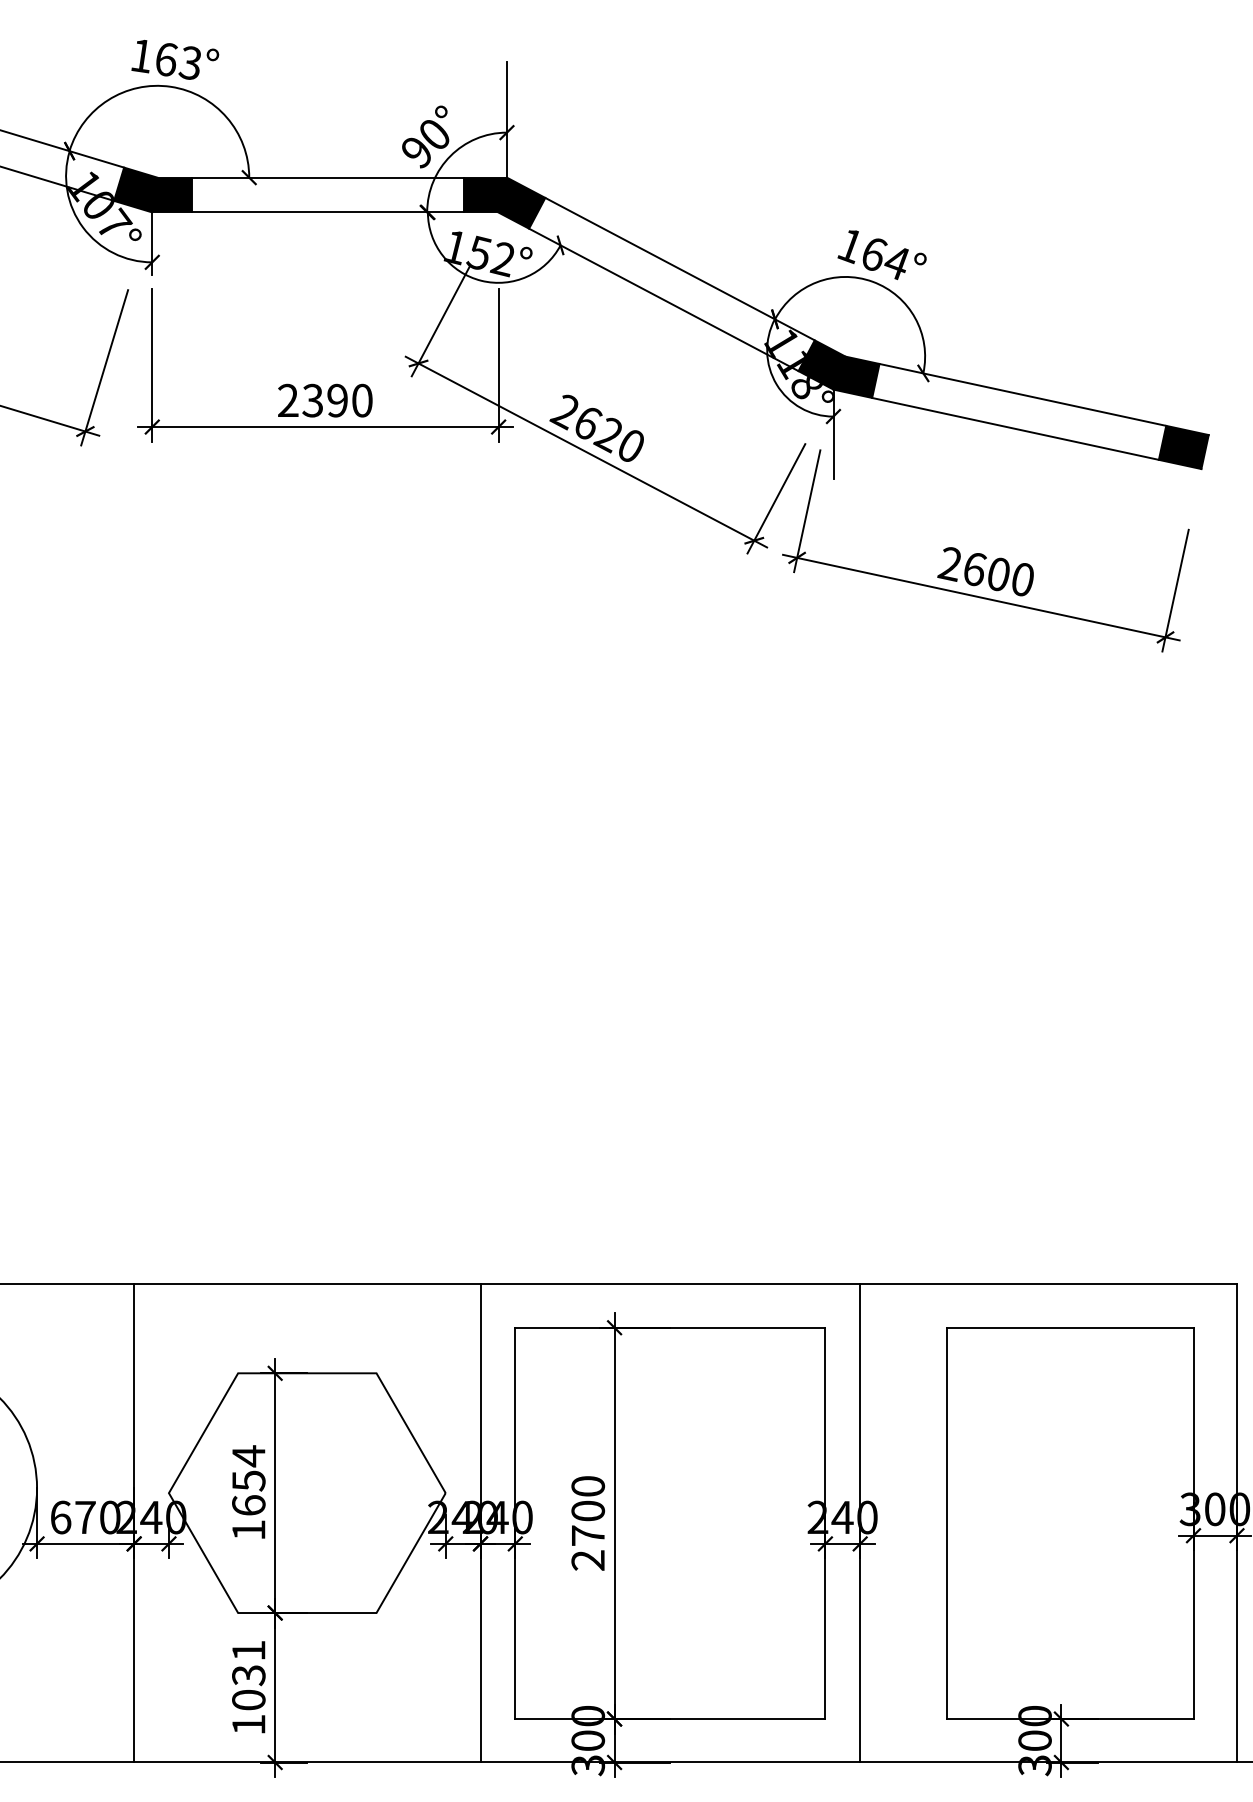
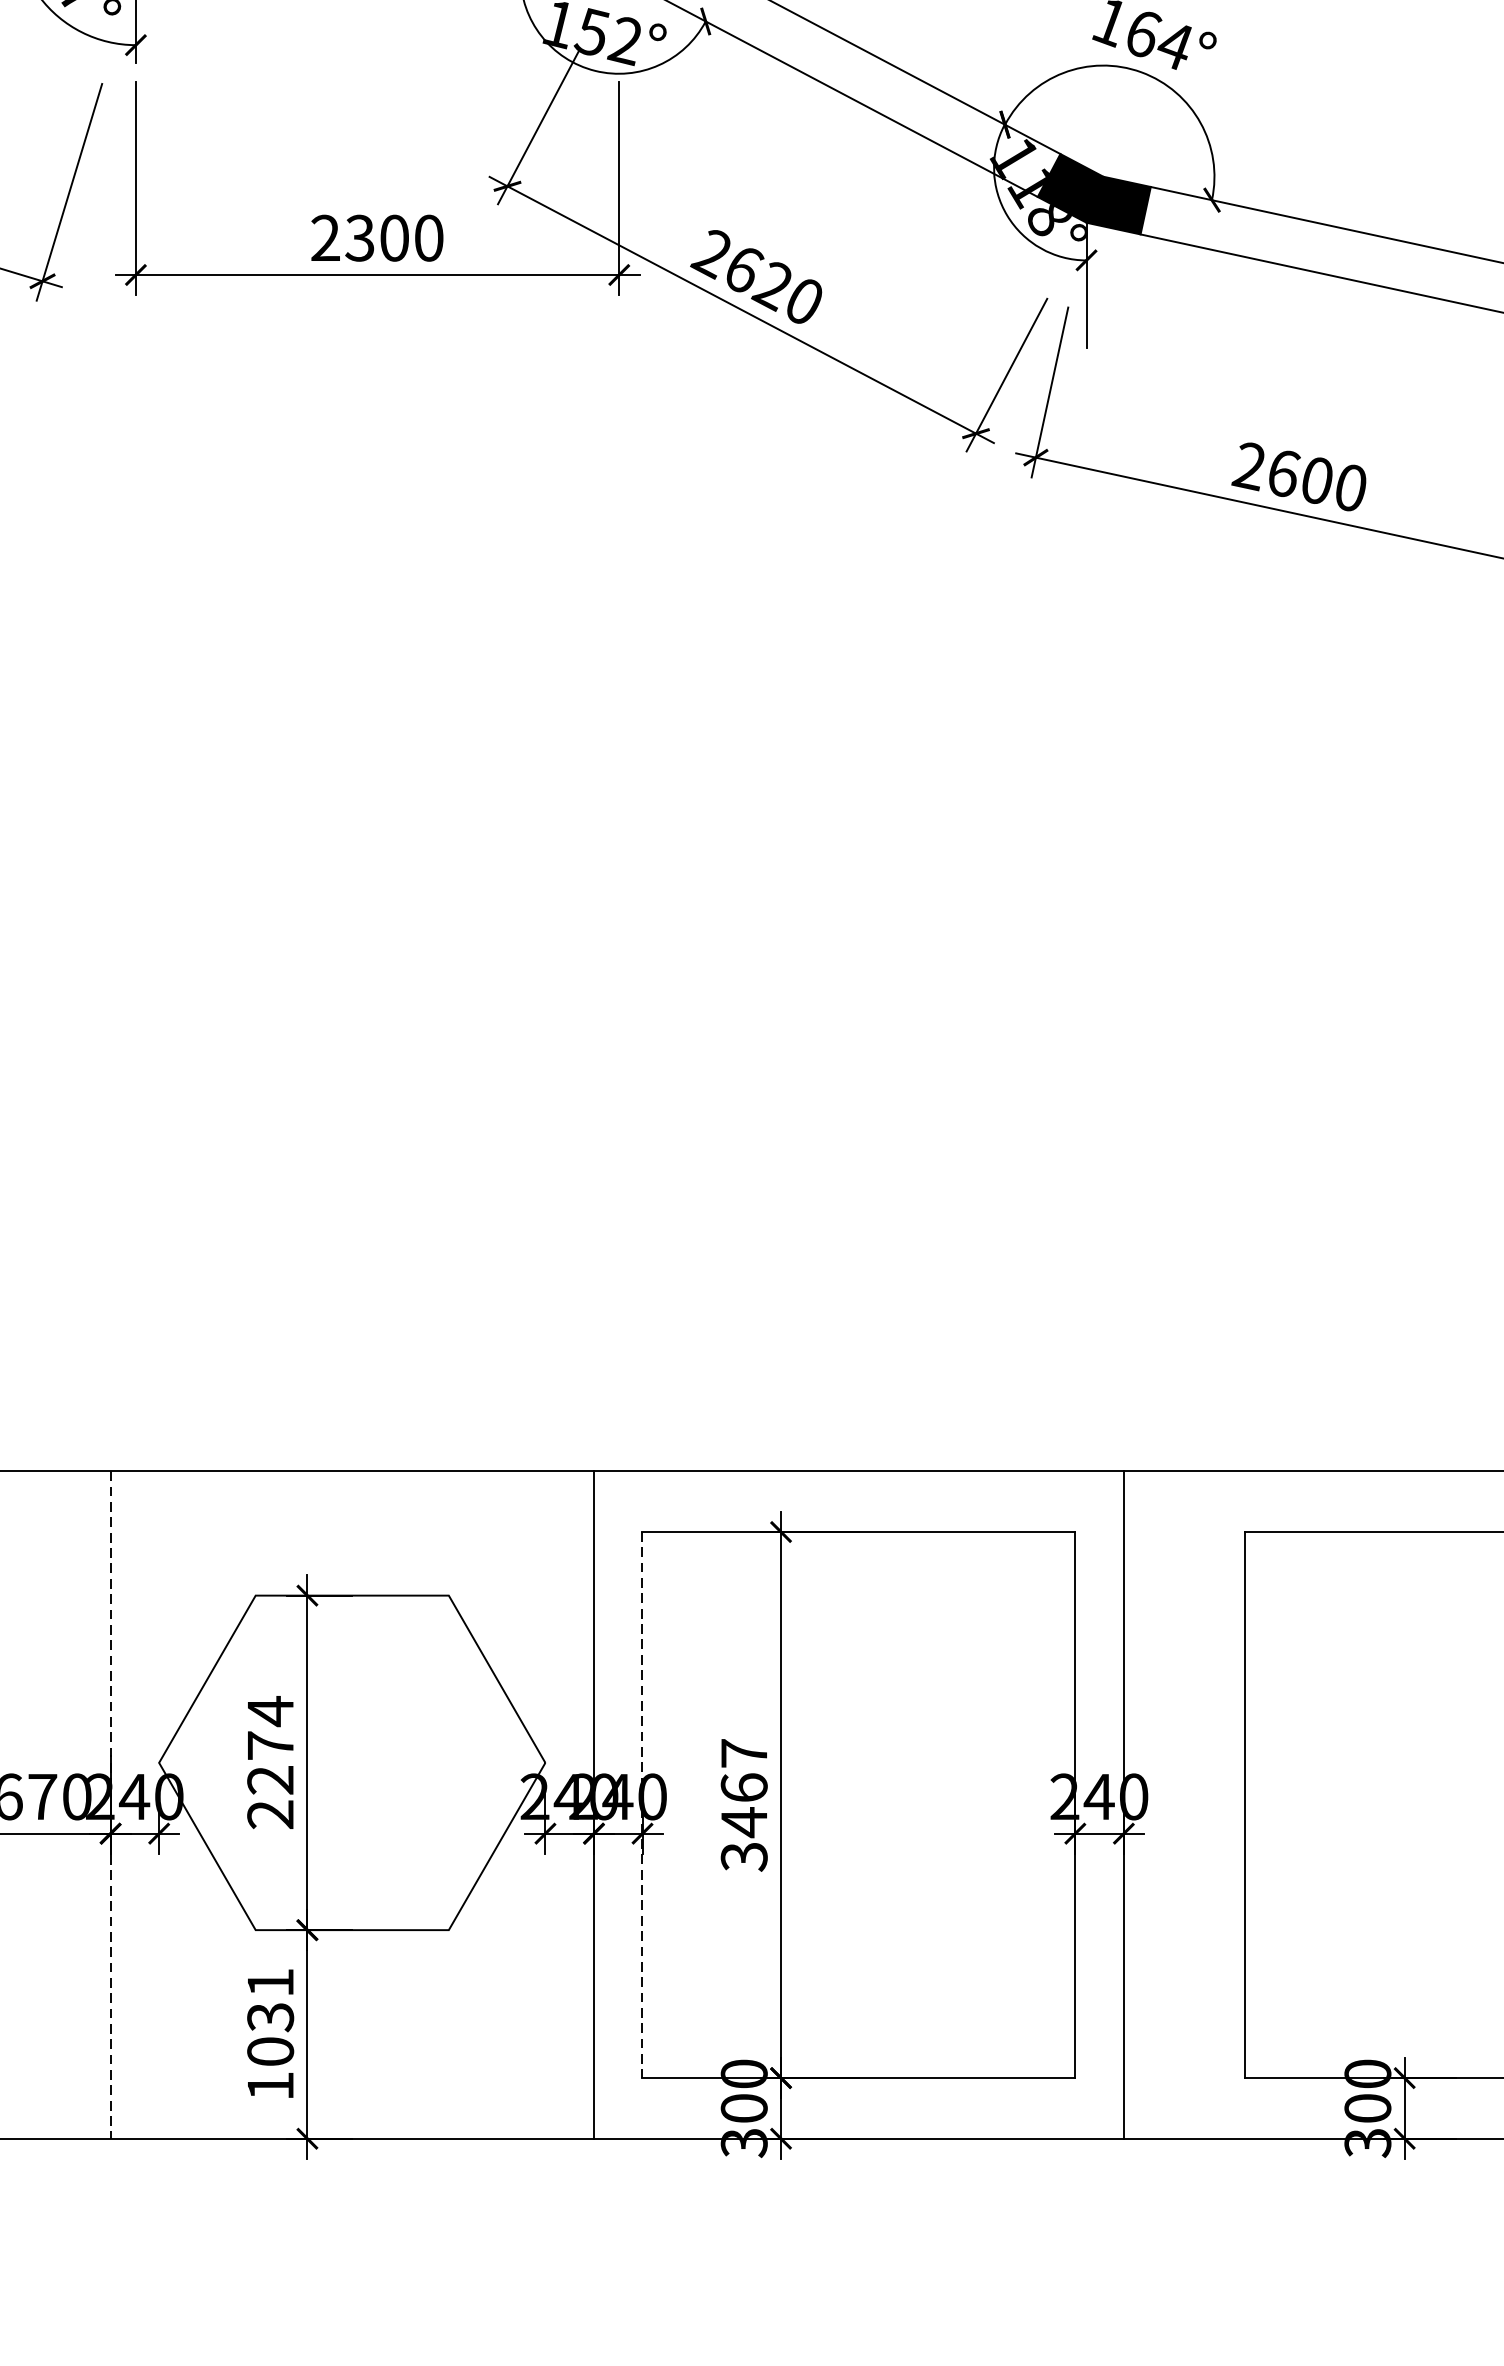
text: (337, 400) -> (394, 237), 2390 -> 2300
text: (248, 1505) -> (270, 1780), 1654 -> 2274
line: (134, 1523) -> (111, 1805), solid -> dashed
line: (515, 1523) -> (642, 1805), solid -> dashed
text: (588, 1523) -> (744, 1805), 2700 -> 3467

